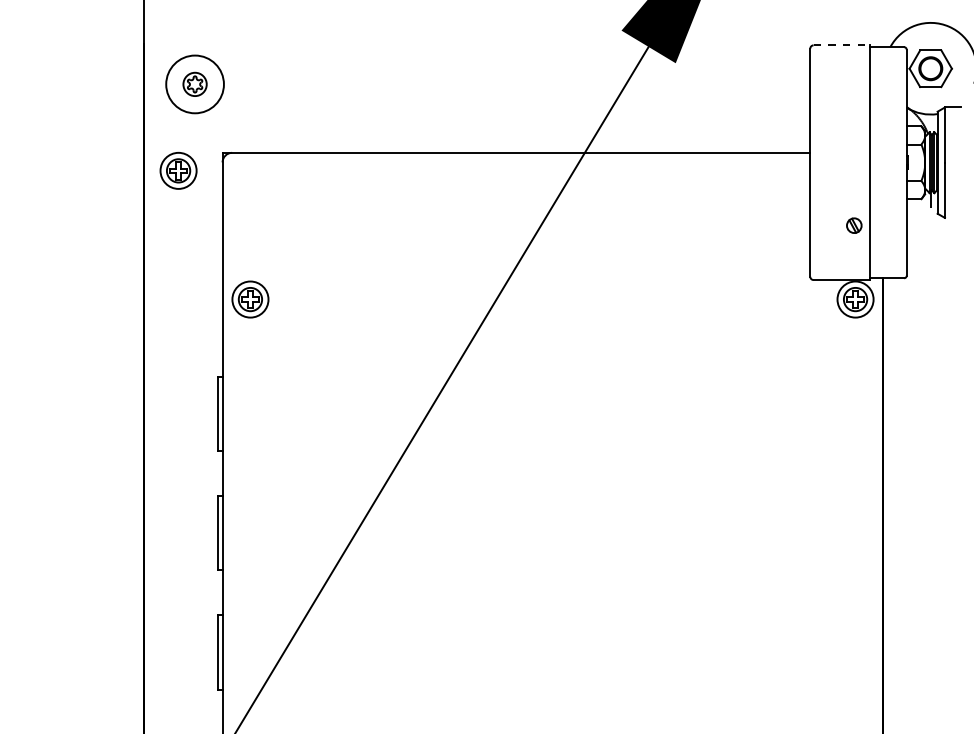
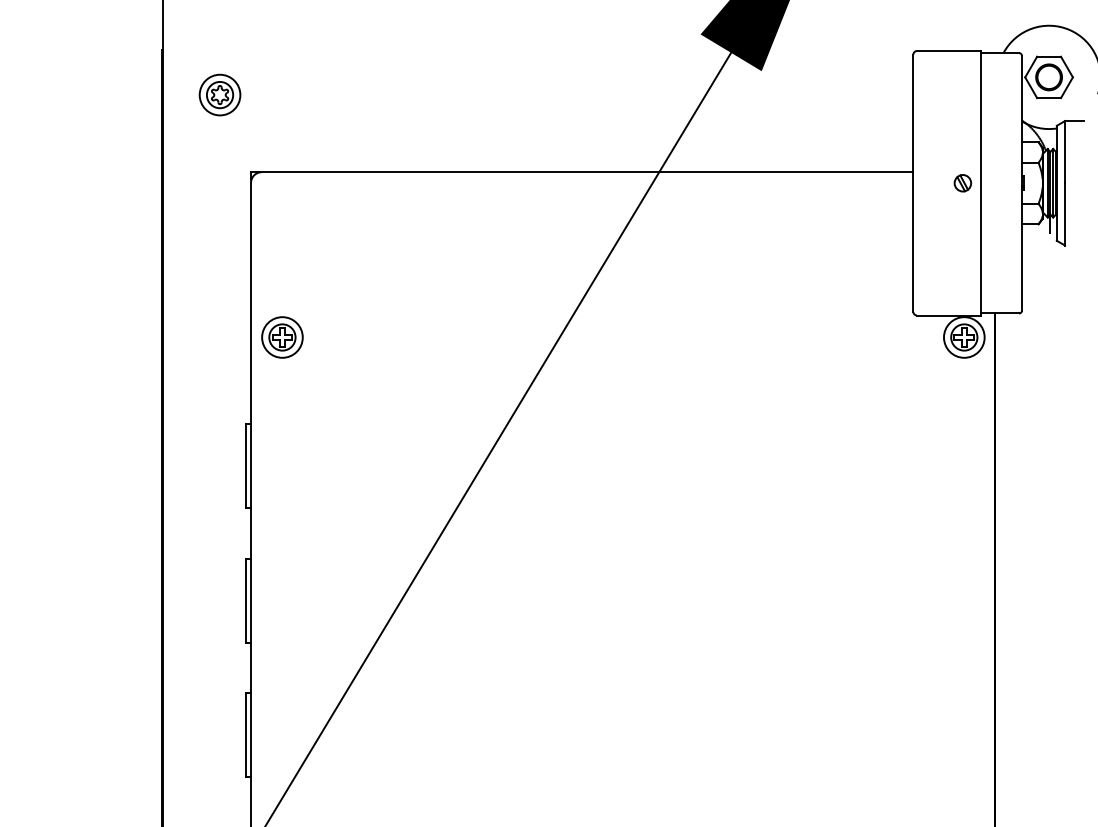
line: (841, 45) -> (948, 51), dashed -> solid
circle: (194, 83) -> (219, 94), size x0.62
part: (178, 170) -> (201, 192), removed
part: (853, 225) -> (962, 183), moved

